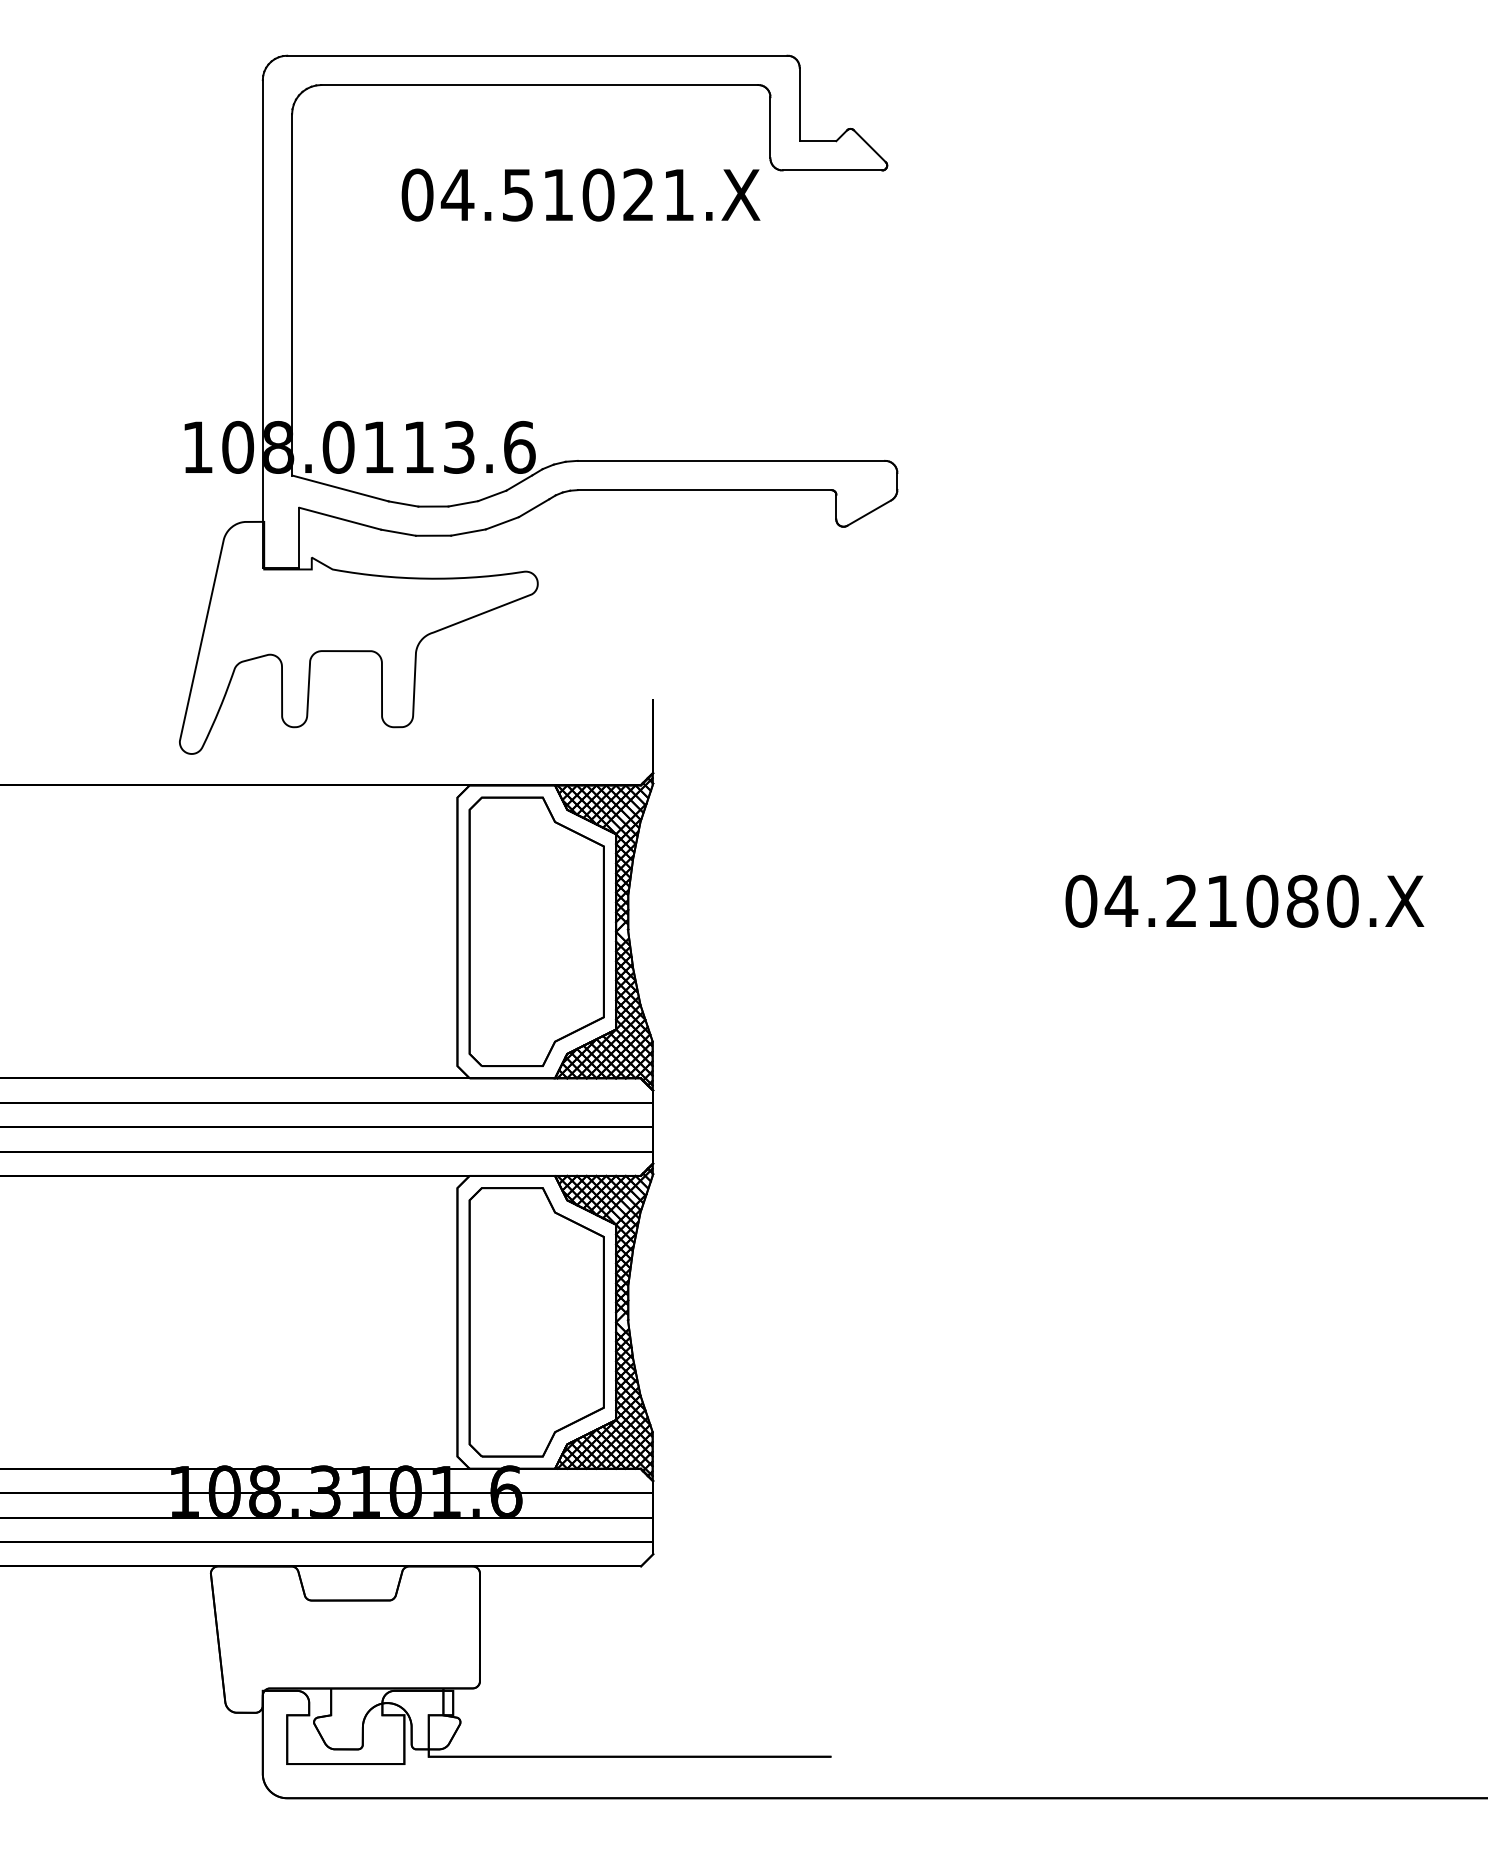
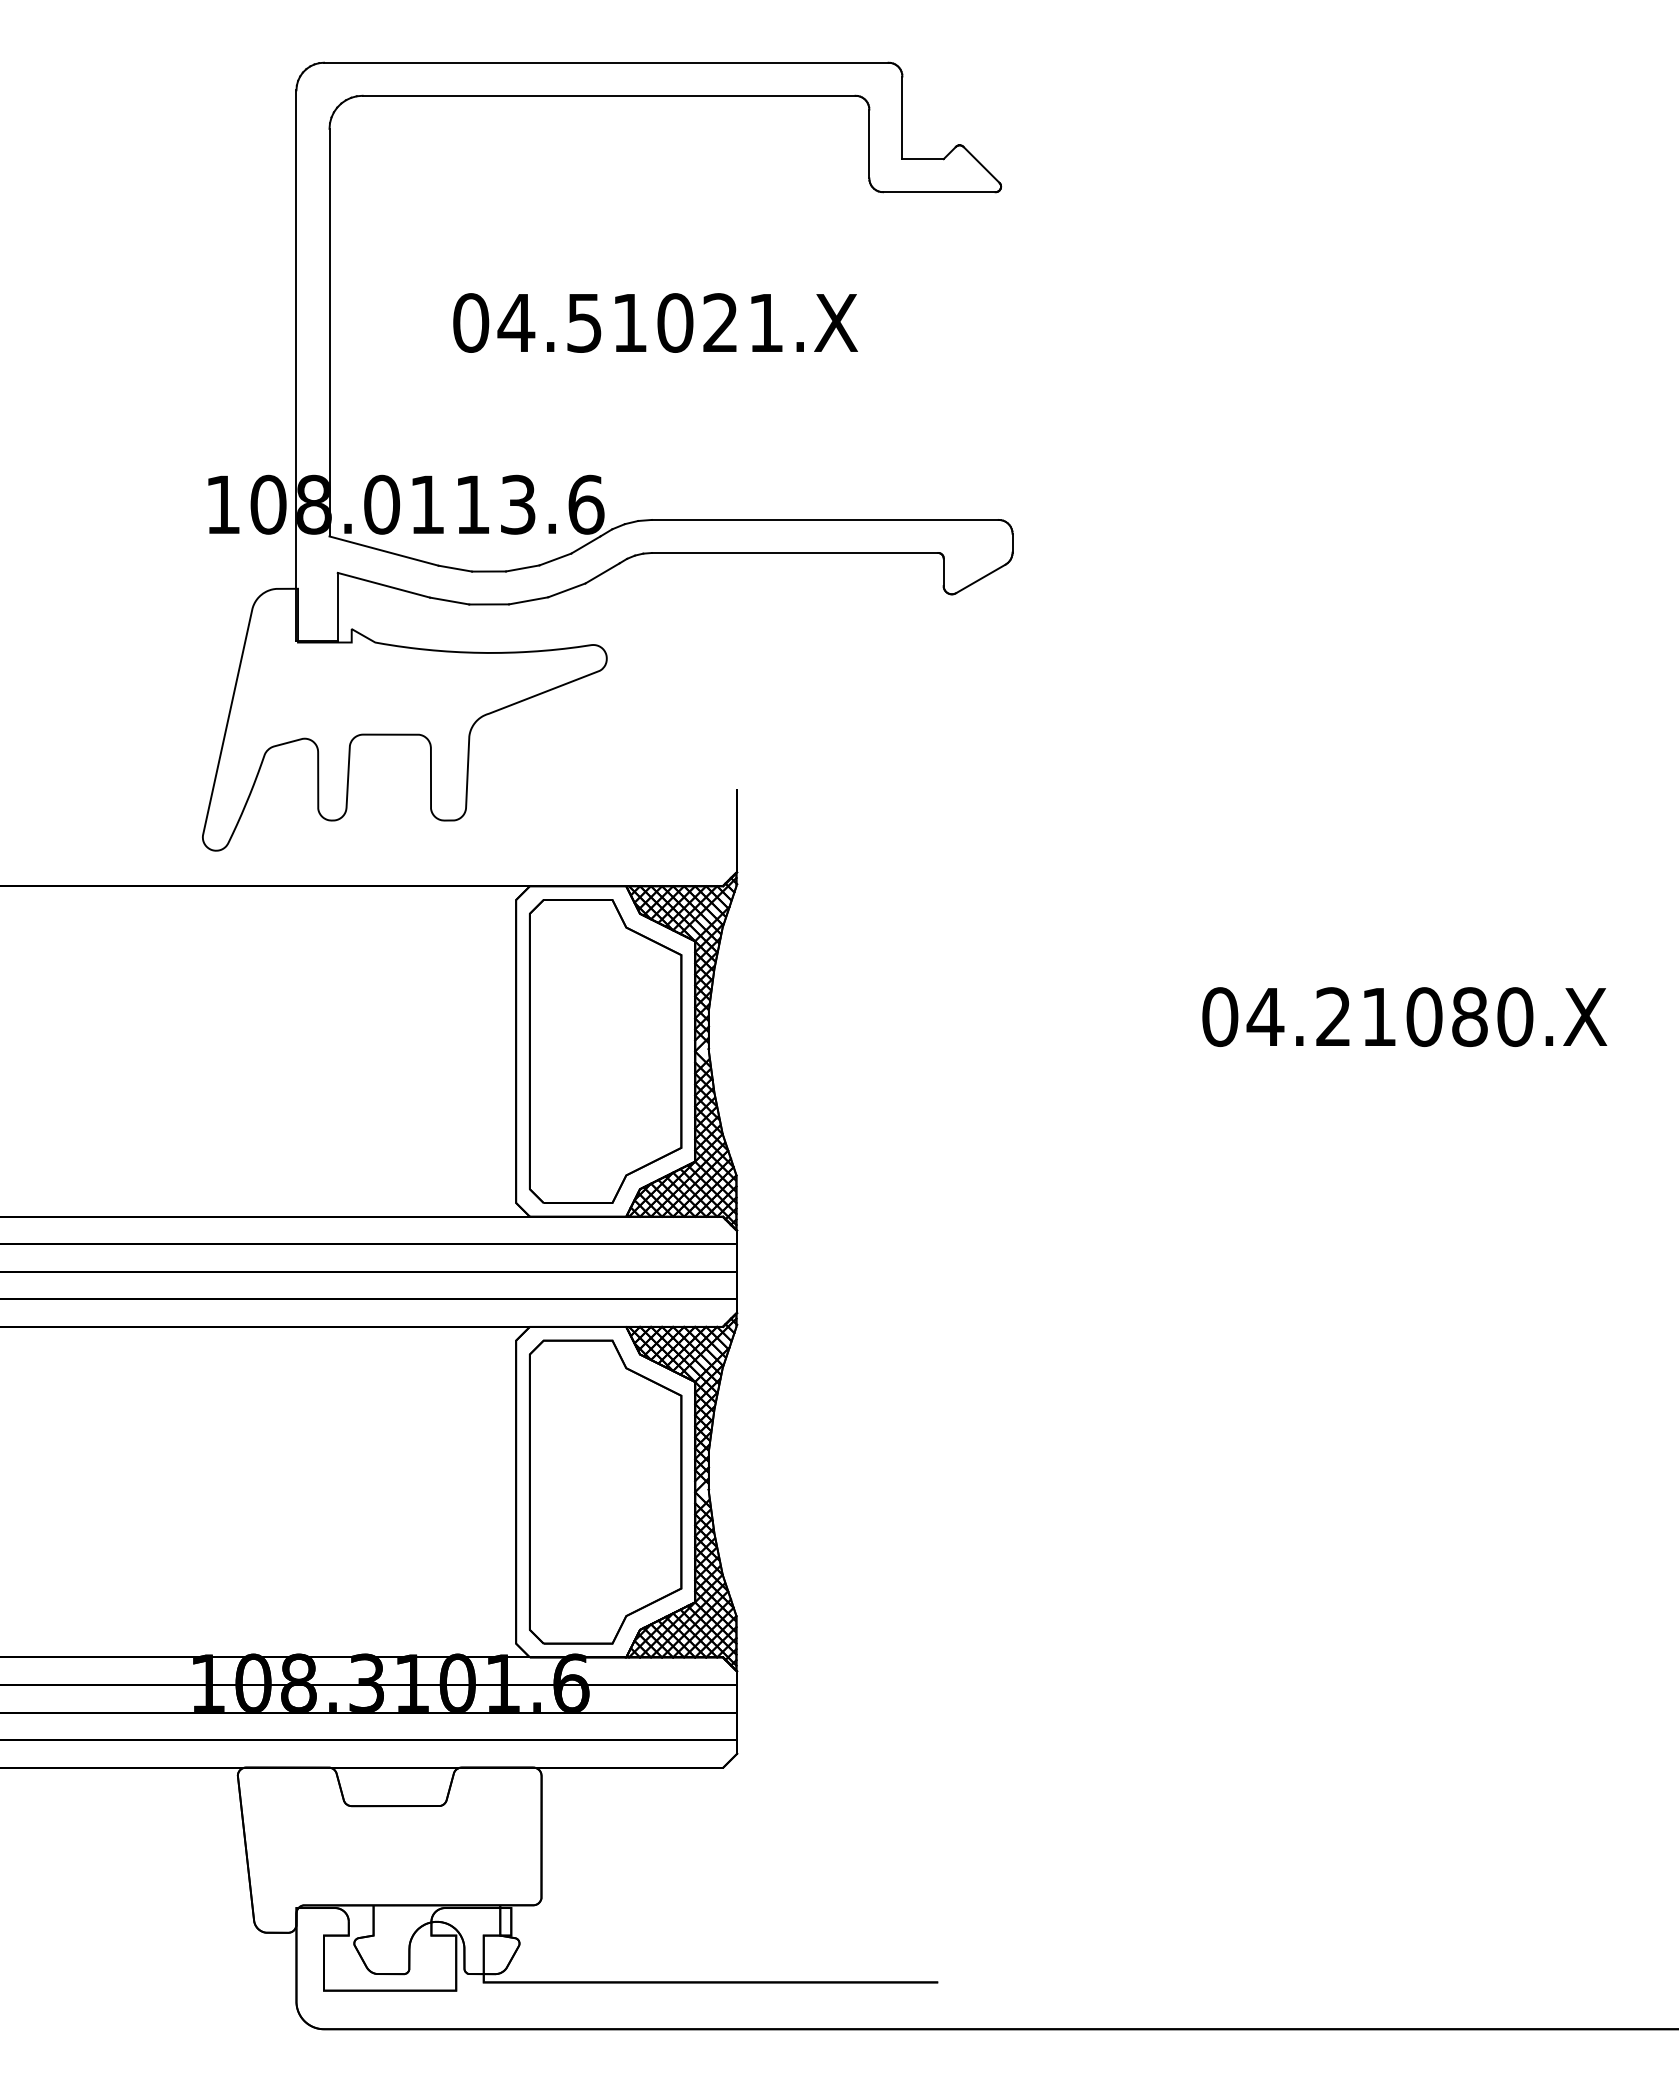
text: (580, 194) -> (655, 322), moved

